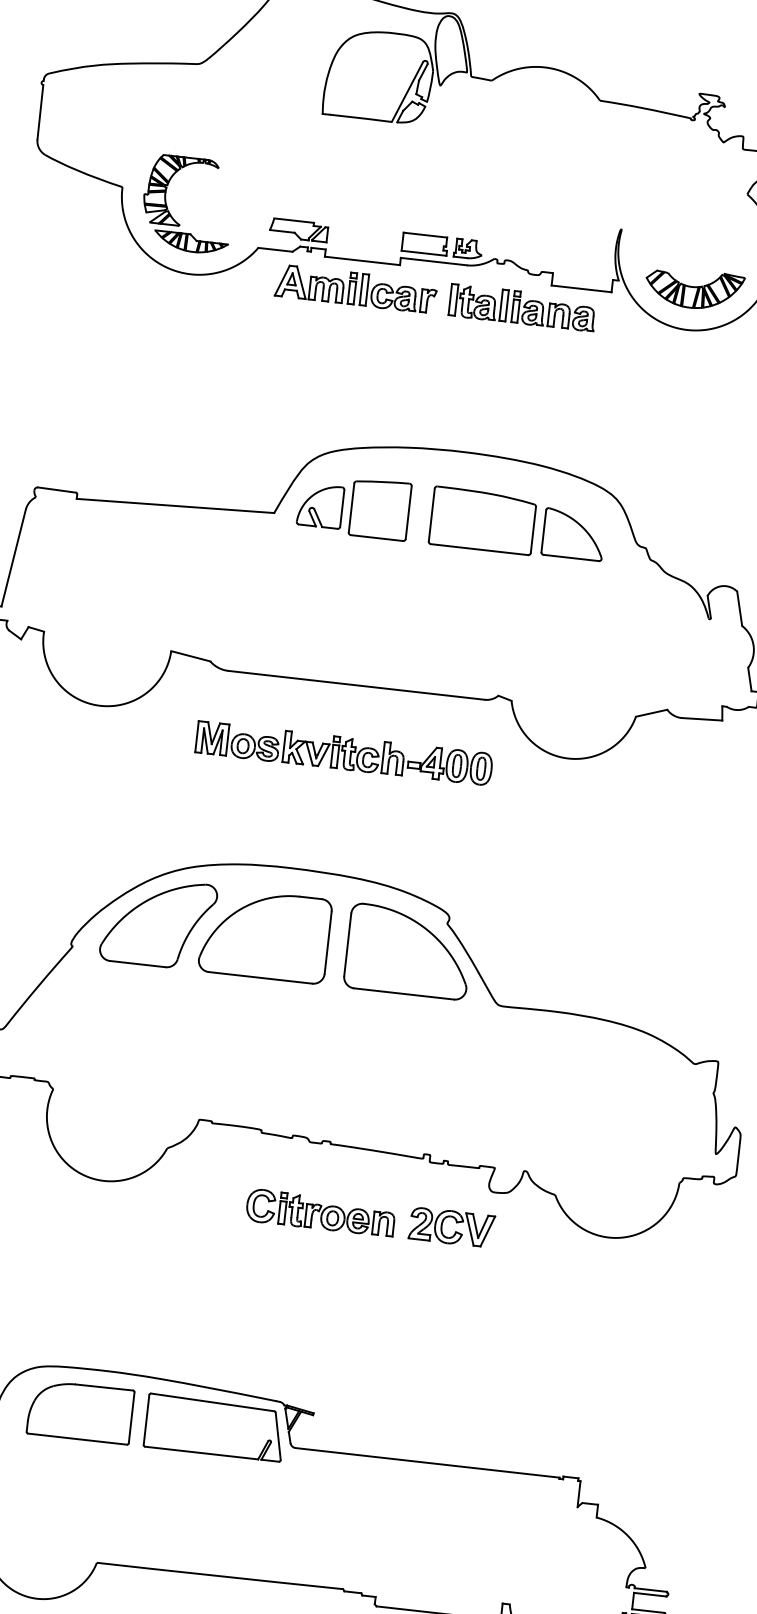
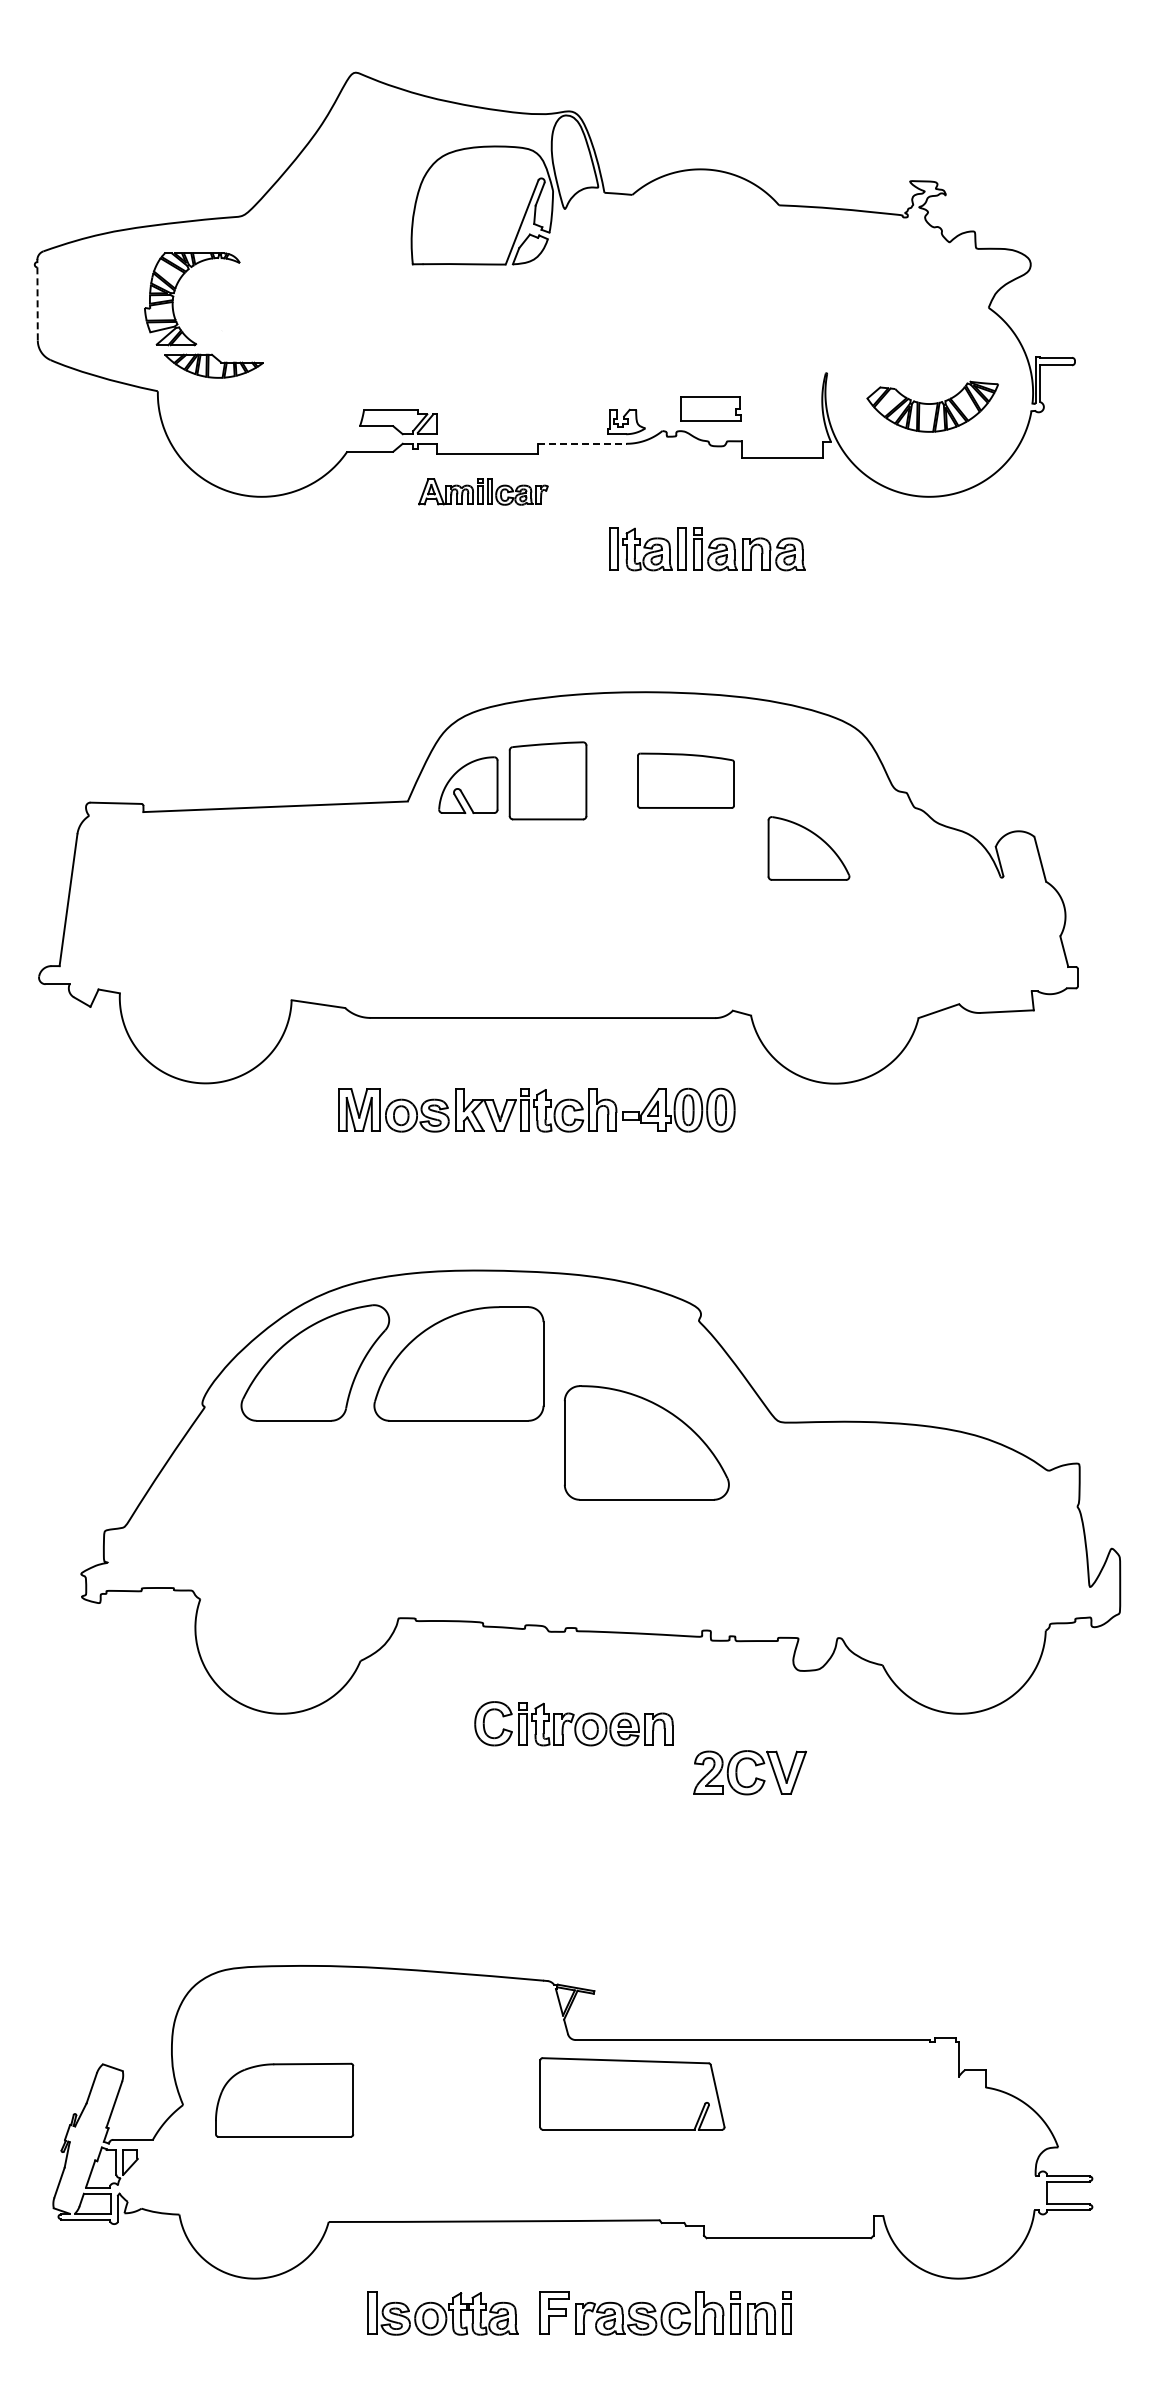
line: (40, 111) -> (37, 303), solid -> dashed
part: (171, 214) -> (183, 331), moved
part: (424, 243) -> (710, 408), moved
line: (433, 261) -> (582, 443), solid -> dashed
part: (356, 288) -> (483, 491), size x0.6
part: (694, 289) -> (932, 406), moved
part: (522, 308) -> (707, 549), moved
part: (482, 520) -> (685, 780), size x0.7
part: (573, 534) -> (808, 848), moved
part: (408, 951) -> (646, 1442), moved
part: (455, 1231) -> (755, 1777), moved
part: (80, 1411) -> (284, 2099), moved
part: (215, 1427) -> (632, 2093), moved

